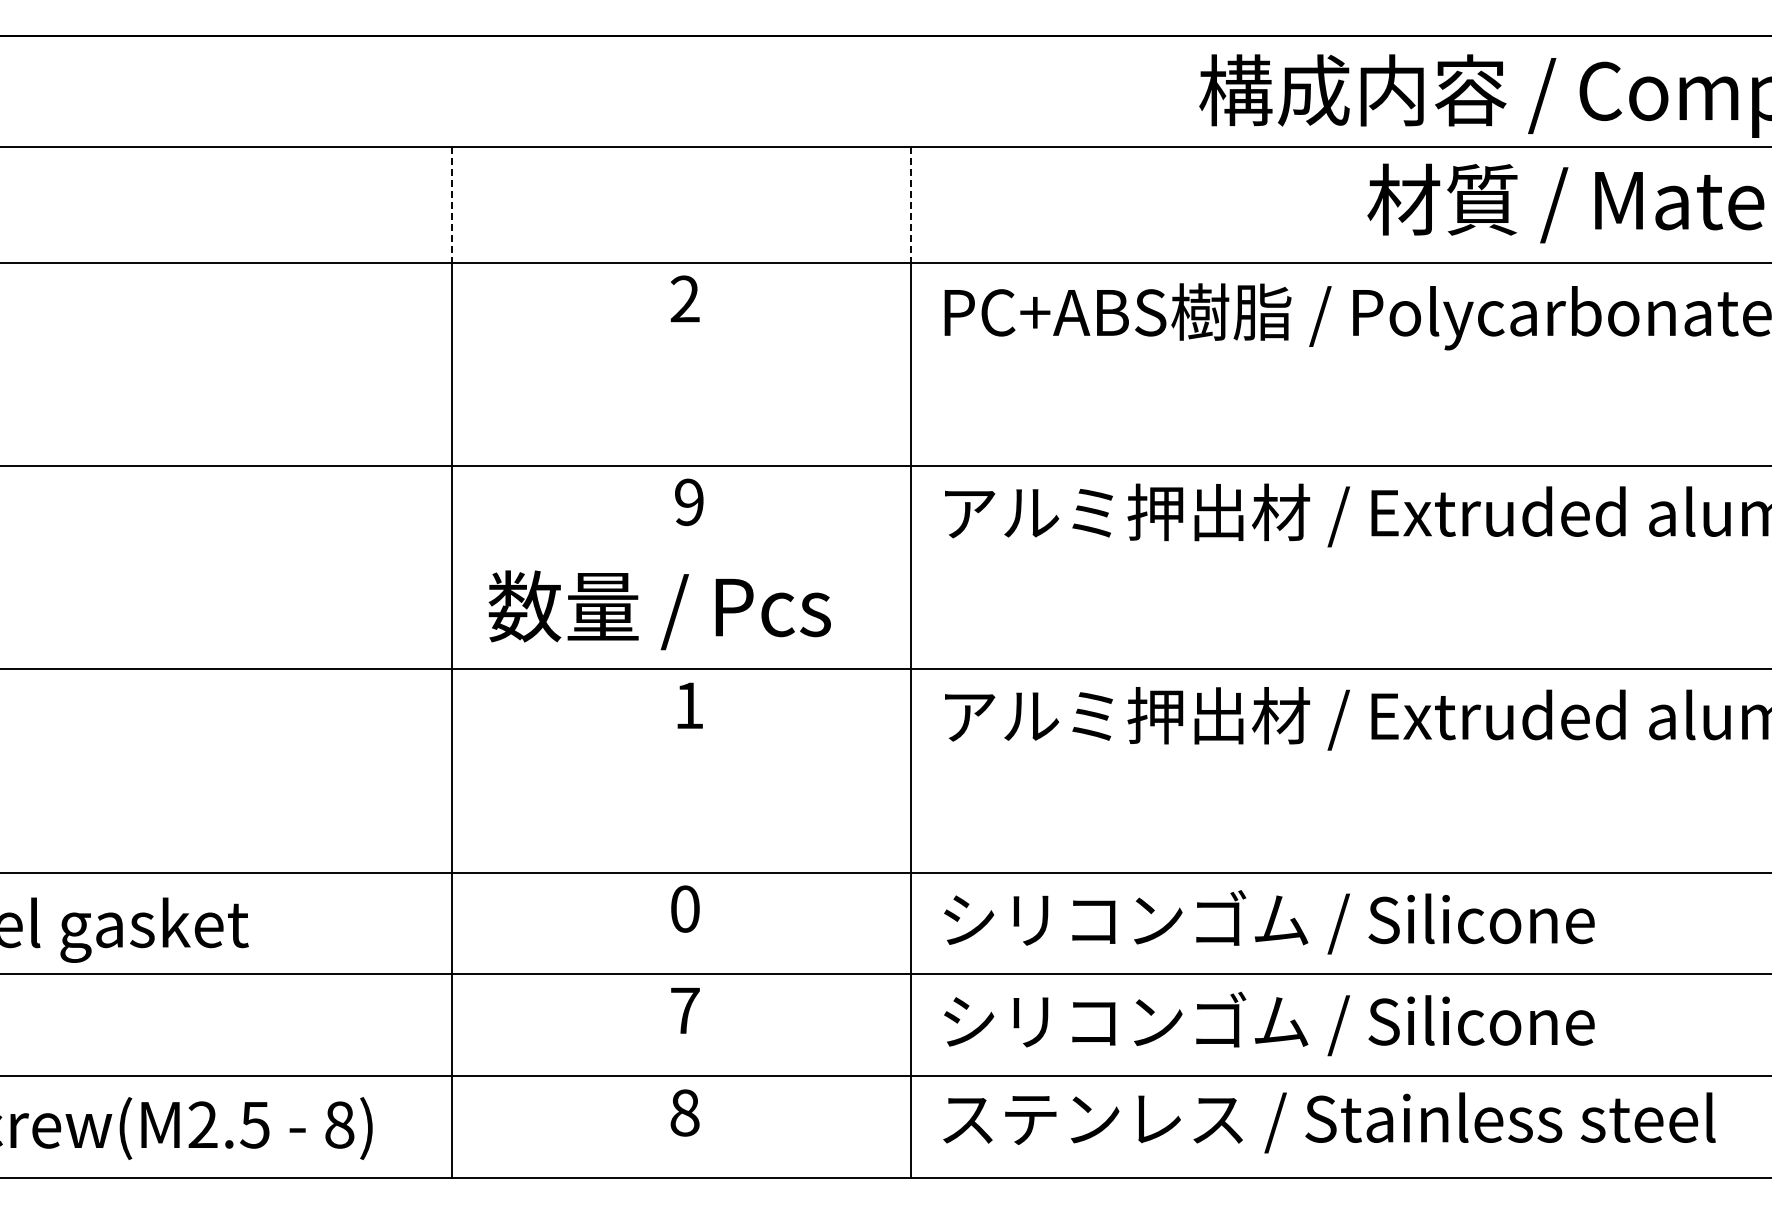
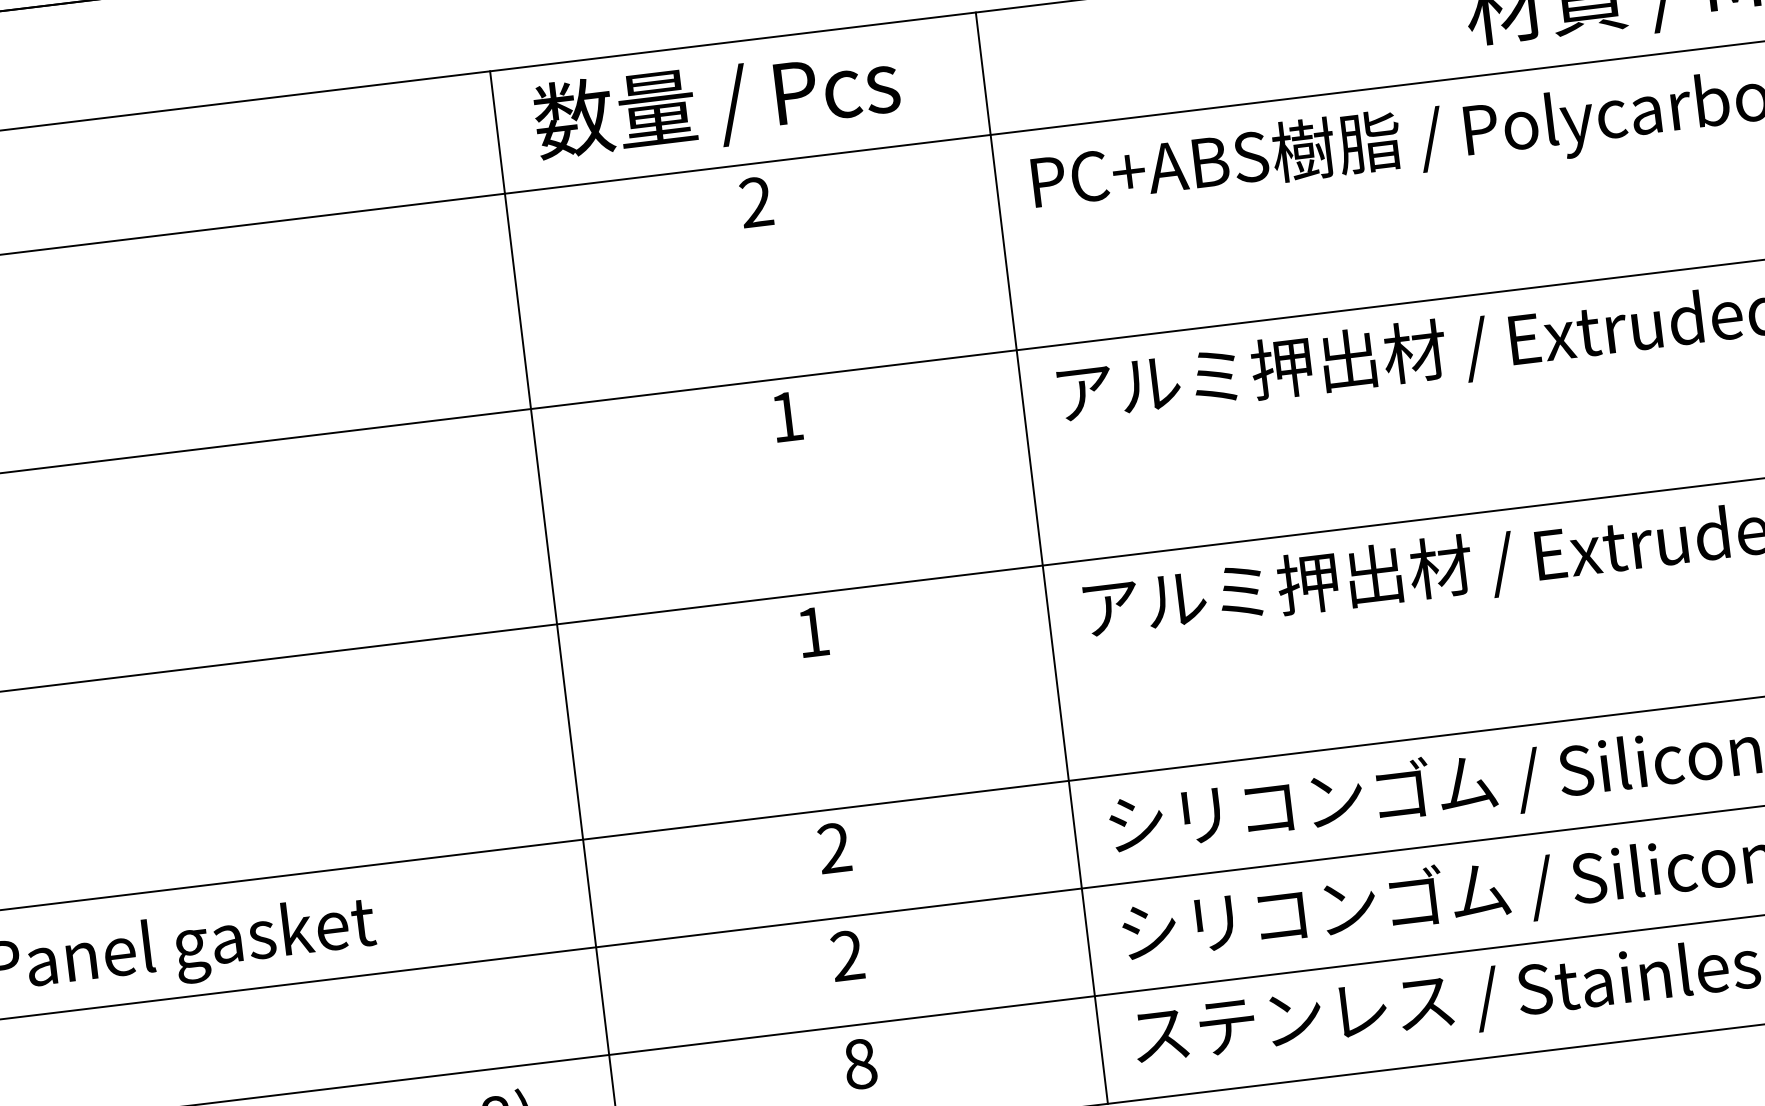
line: (452, 205) -> (498, 132), dashed -> solid
line: (910, 205) -> (983, 74), dashed -> solid
text: (689, 502) -> (787, 417), 9 -> 1
text: (659, 610) -> (717, 105), moved
text: (684, 908) -> (833, 847), 0 -> 2
text: (684, 1010) -> (846, 955), 7 -> 2

